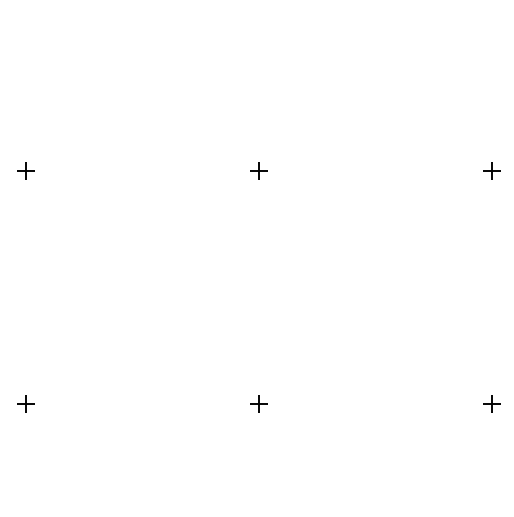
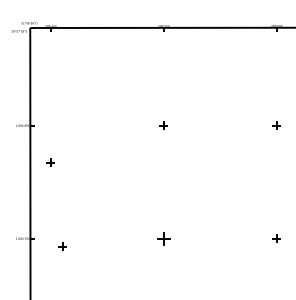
part: (25, 170) -> (50, 162), moved
part: (25, 403) -> (62, 246), moved
part: (258, 403) -> (163, 238), size x1.6

